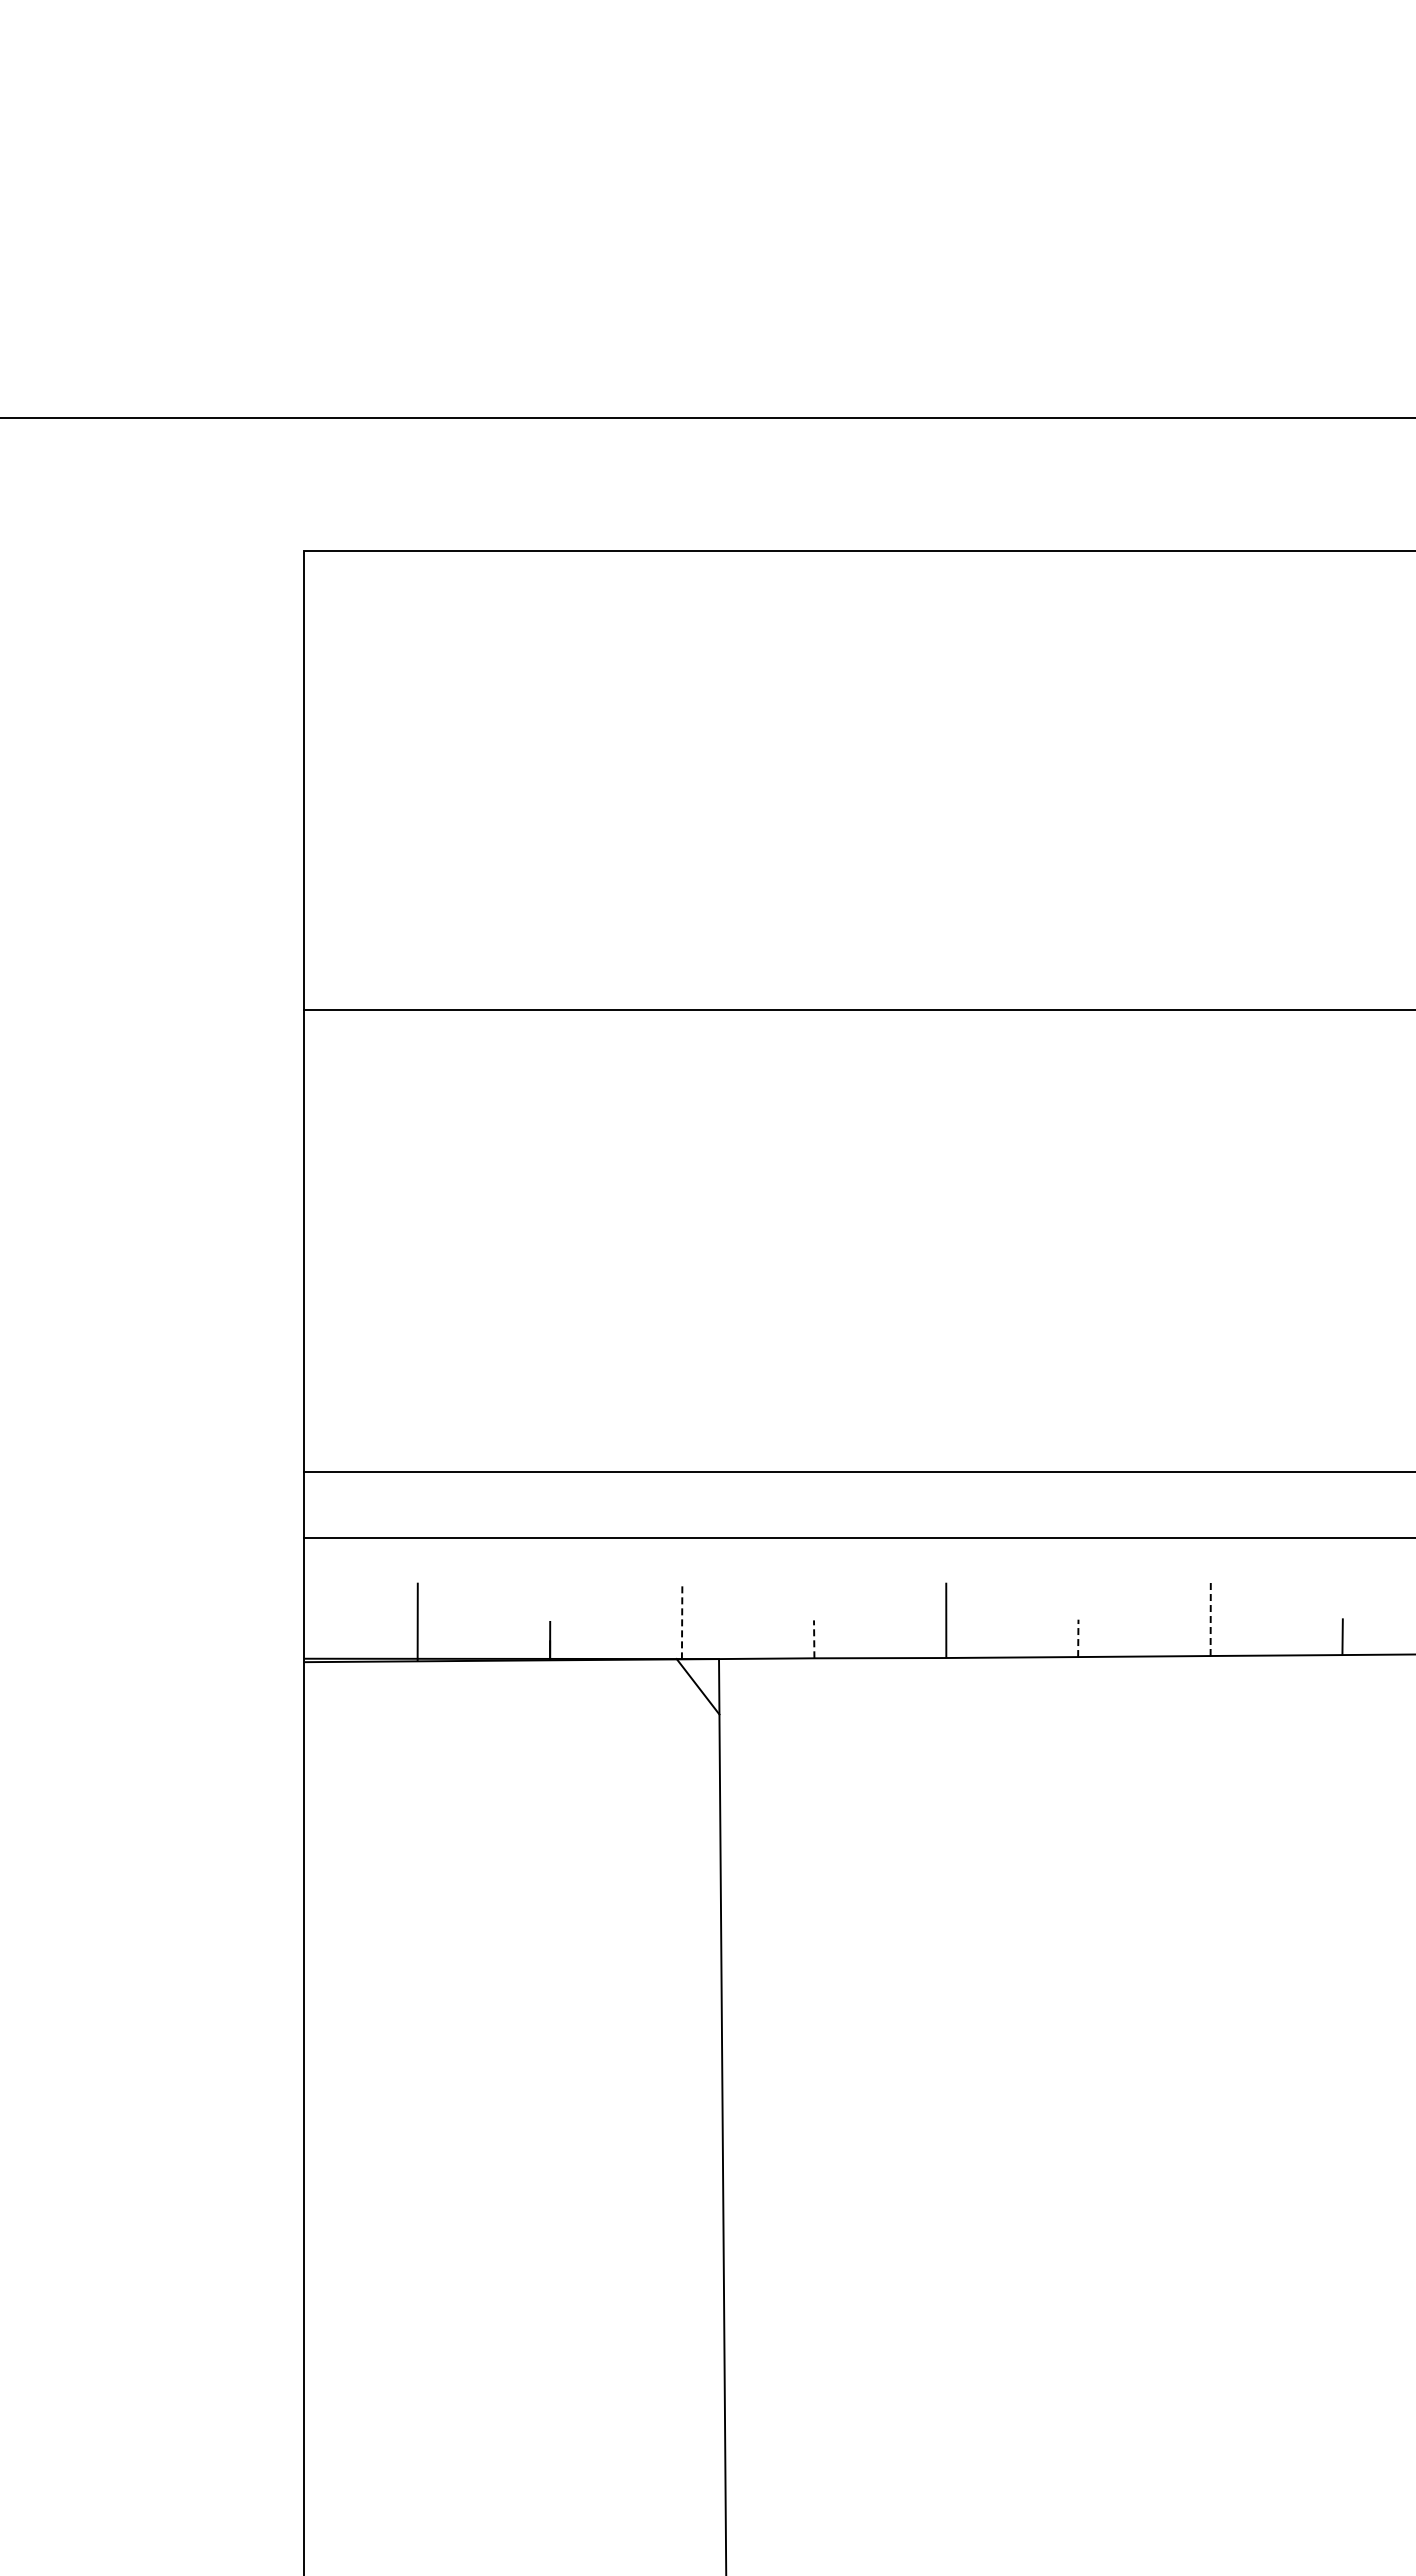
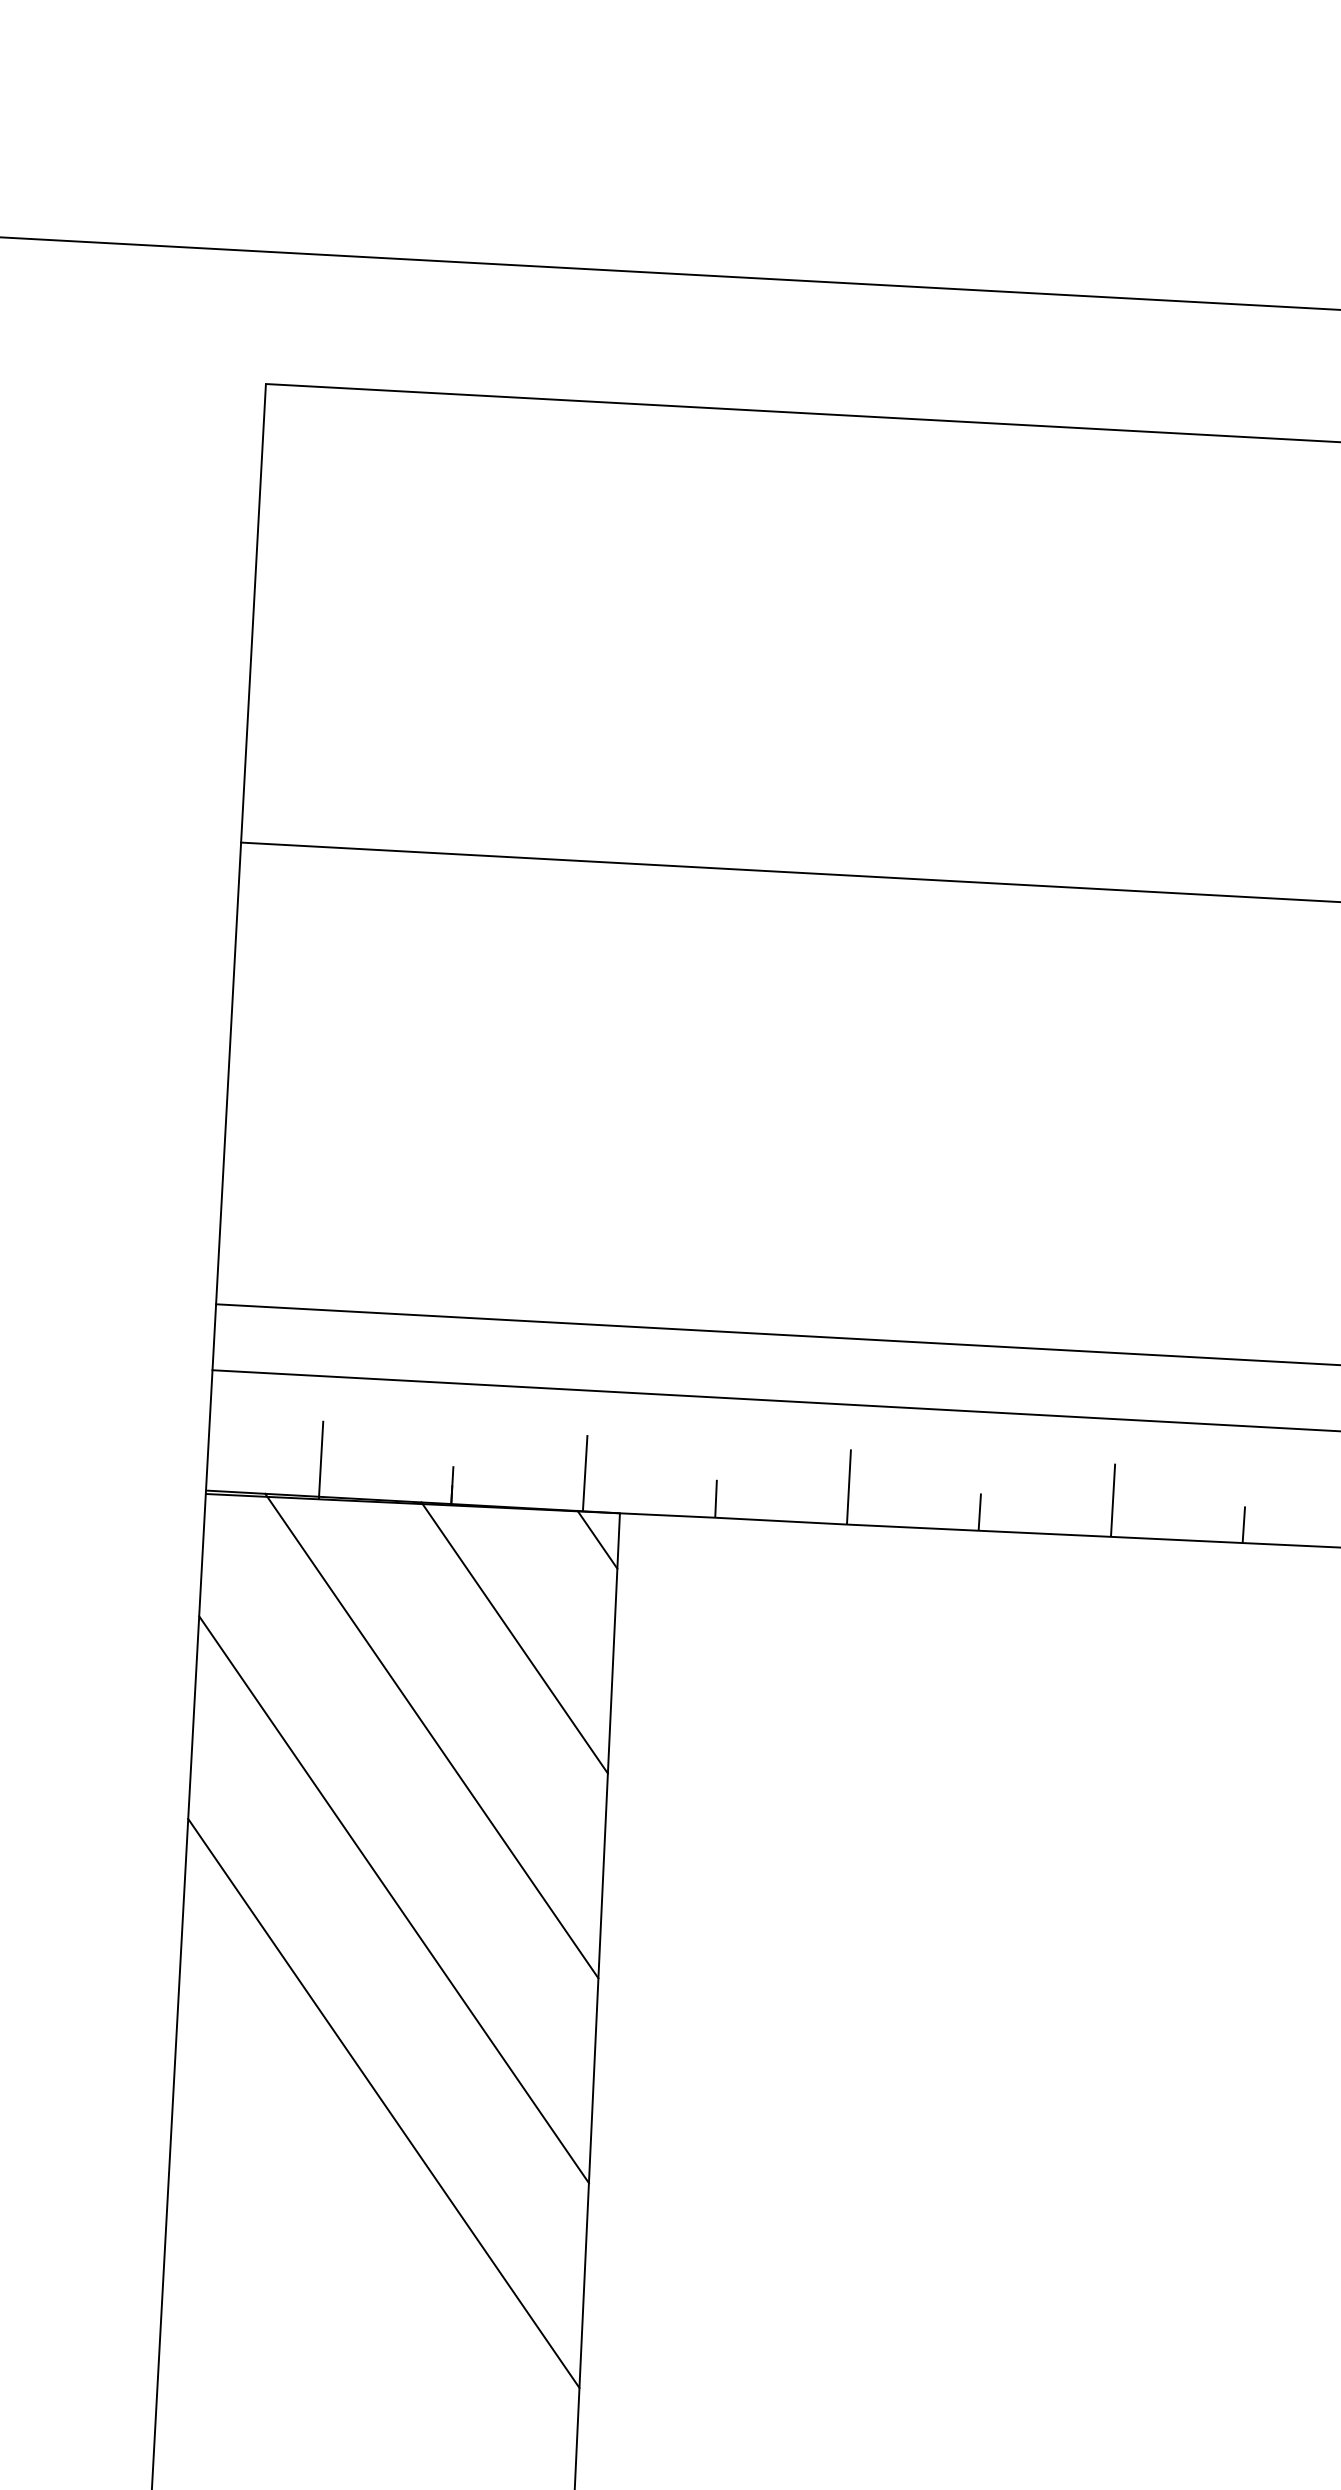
line: (1210, 1619) -> (1112, 1500), dashed -> solid
line: (682, 1620) -> (585, 1472), dashed -> solid
line: (1078, 1638) -> (980, 1512), dashed -> solid
line: (814, 1639) -> (716, 1498), dashed -> solid
line: (620, 1788) -> (514, 1637), added
line: (542, 1891) -> (431, 1735), added
line: (514, 2056) -> (394, 1899), added
line: (514, 2260) -> (383, 2102), added

